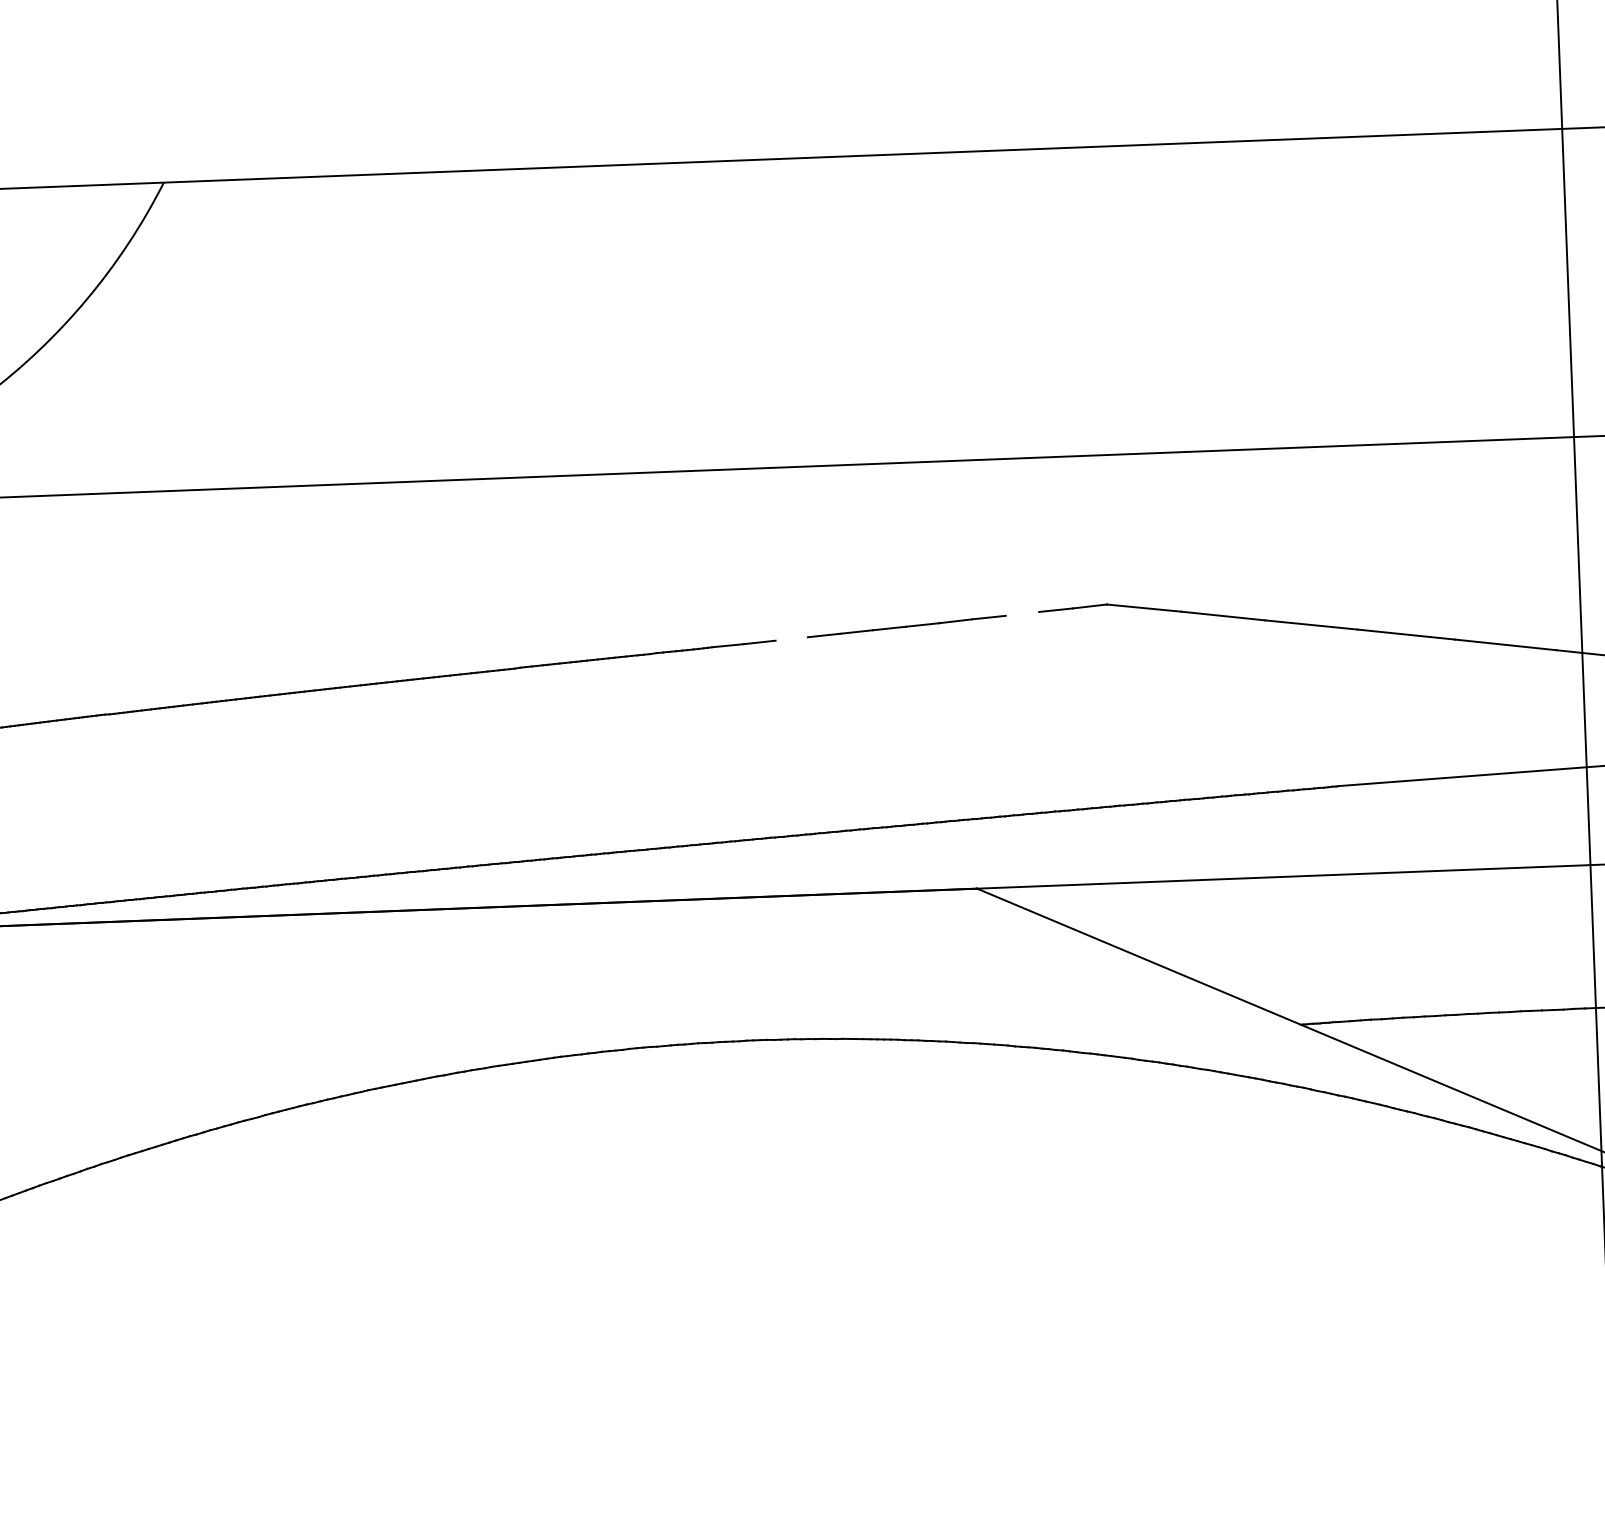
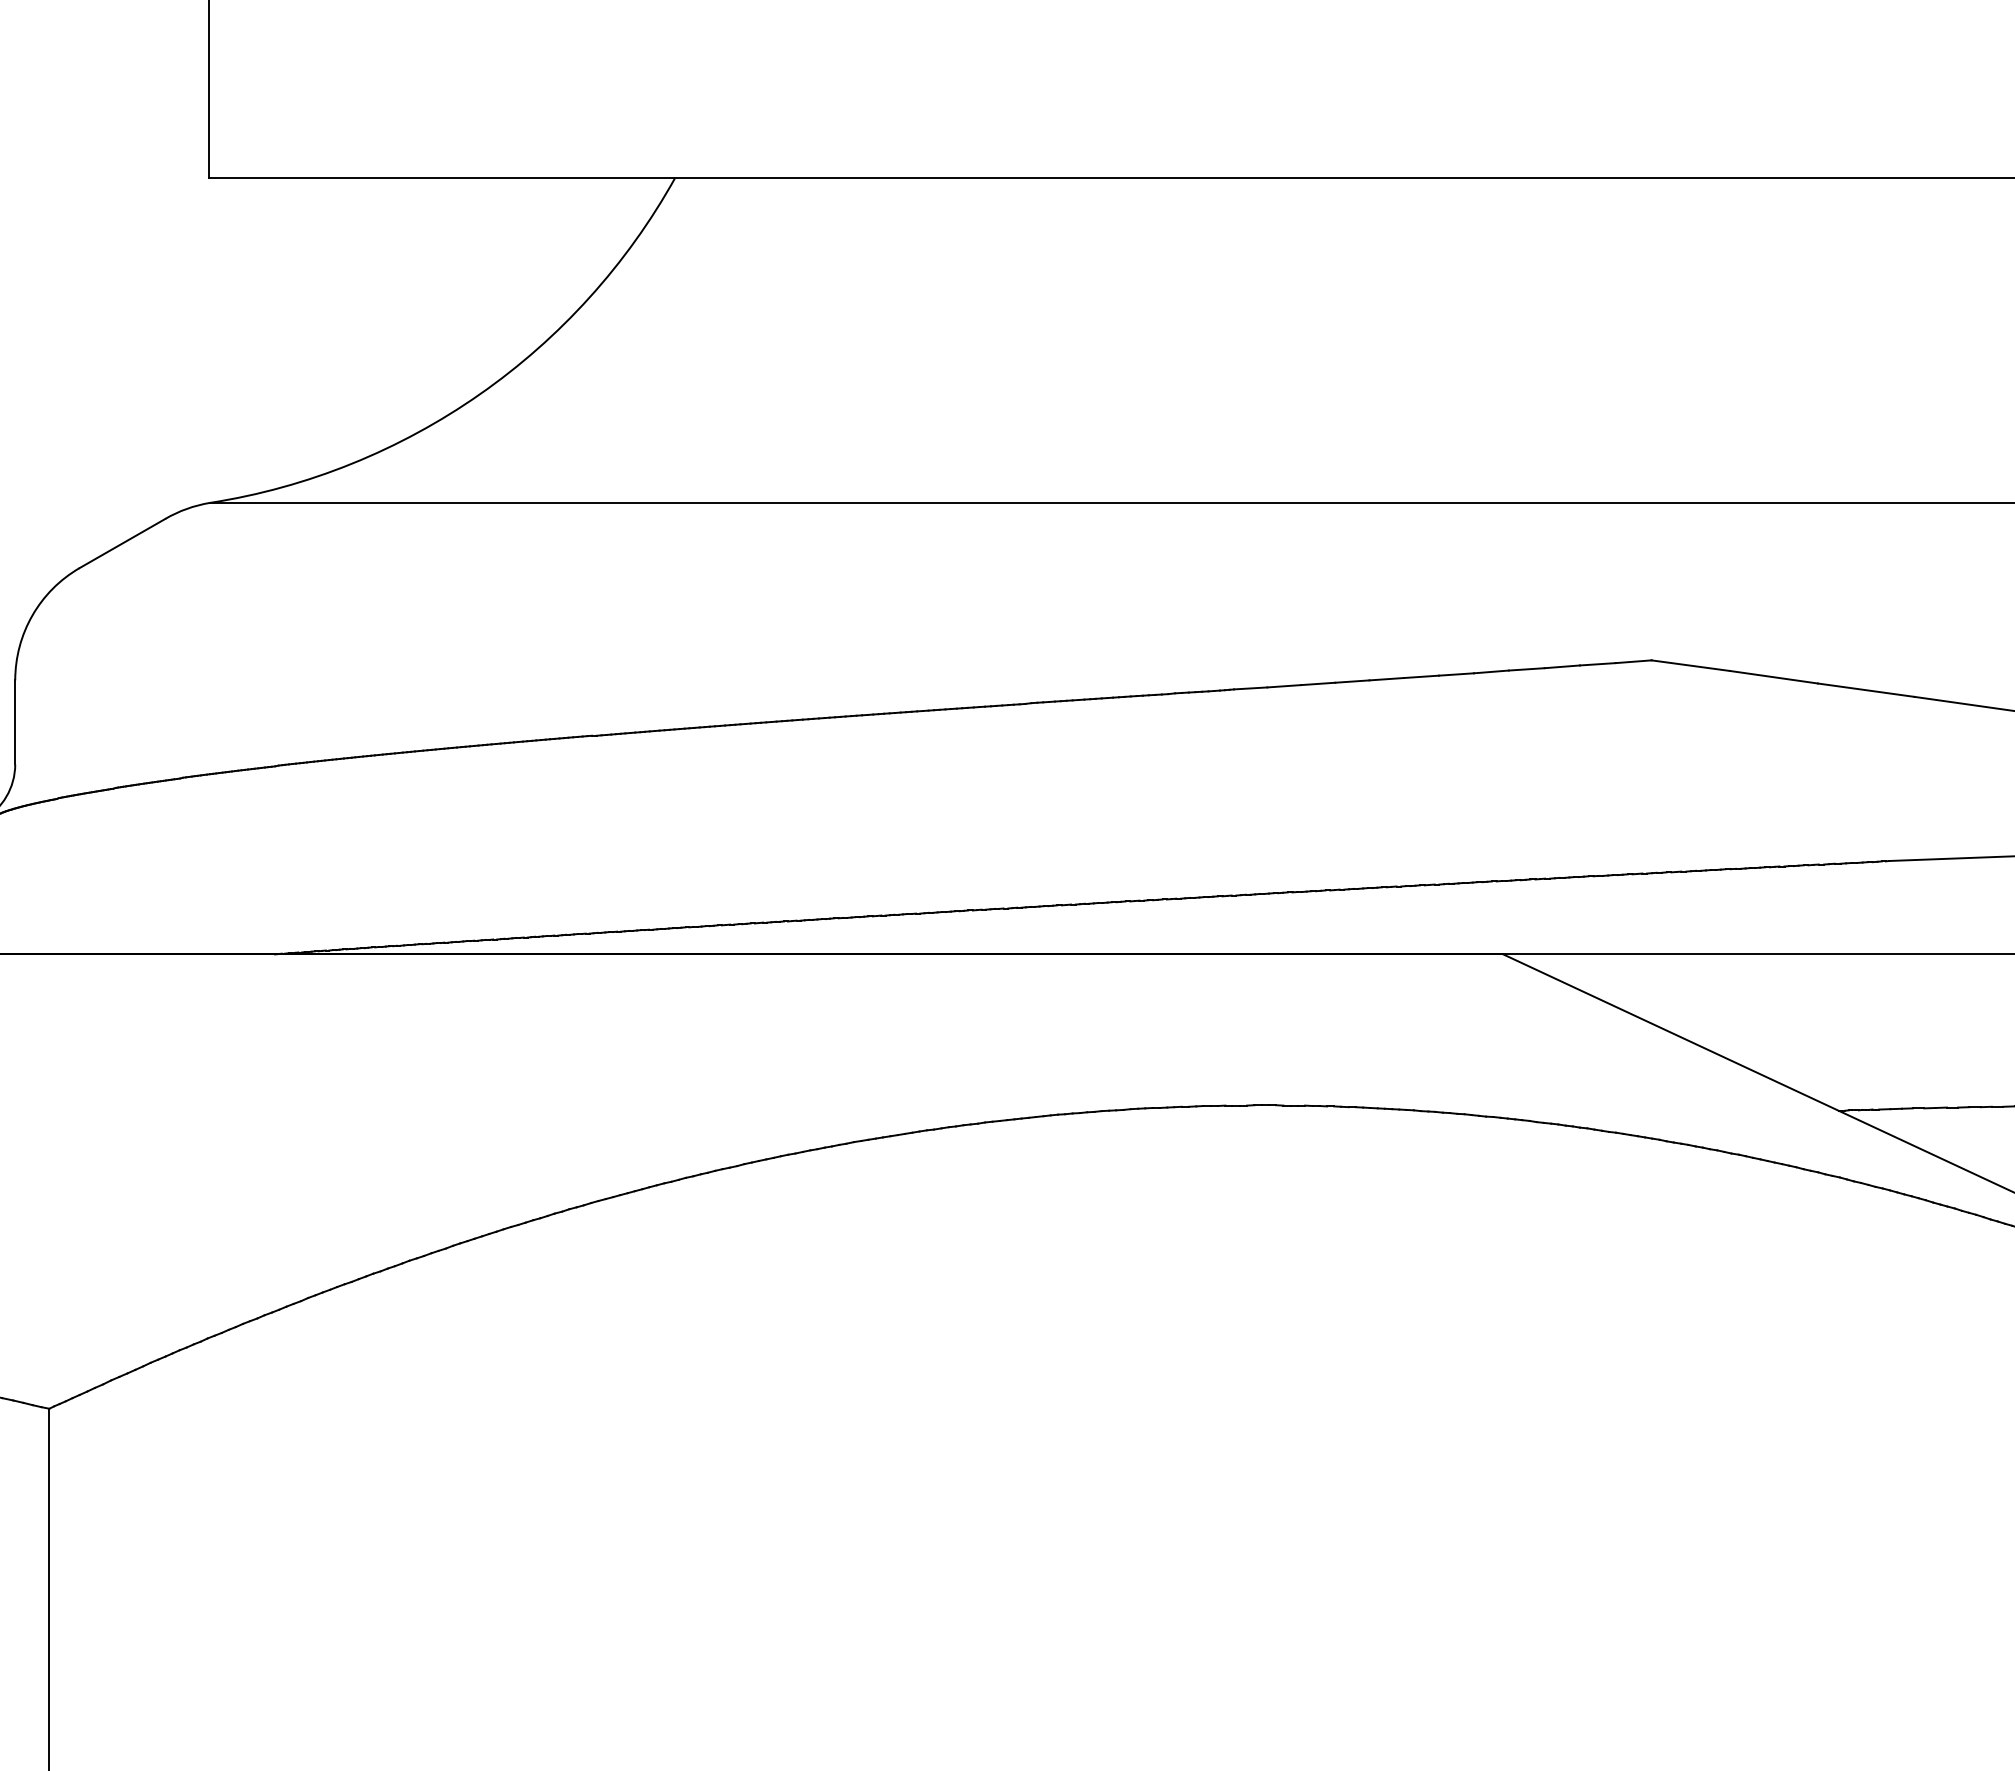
line: (1021, 613) -> (1561, 666), added
line: (792, 638) -> (1318, 683), added

